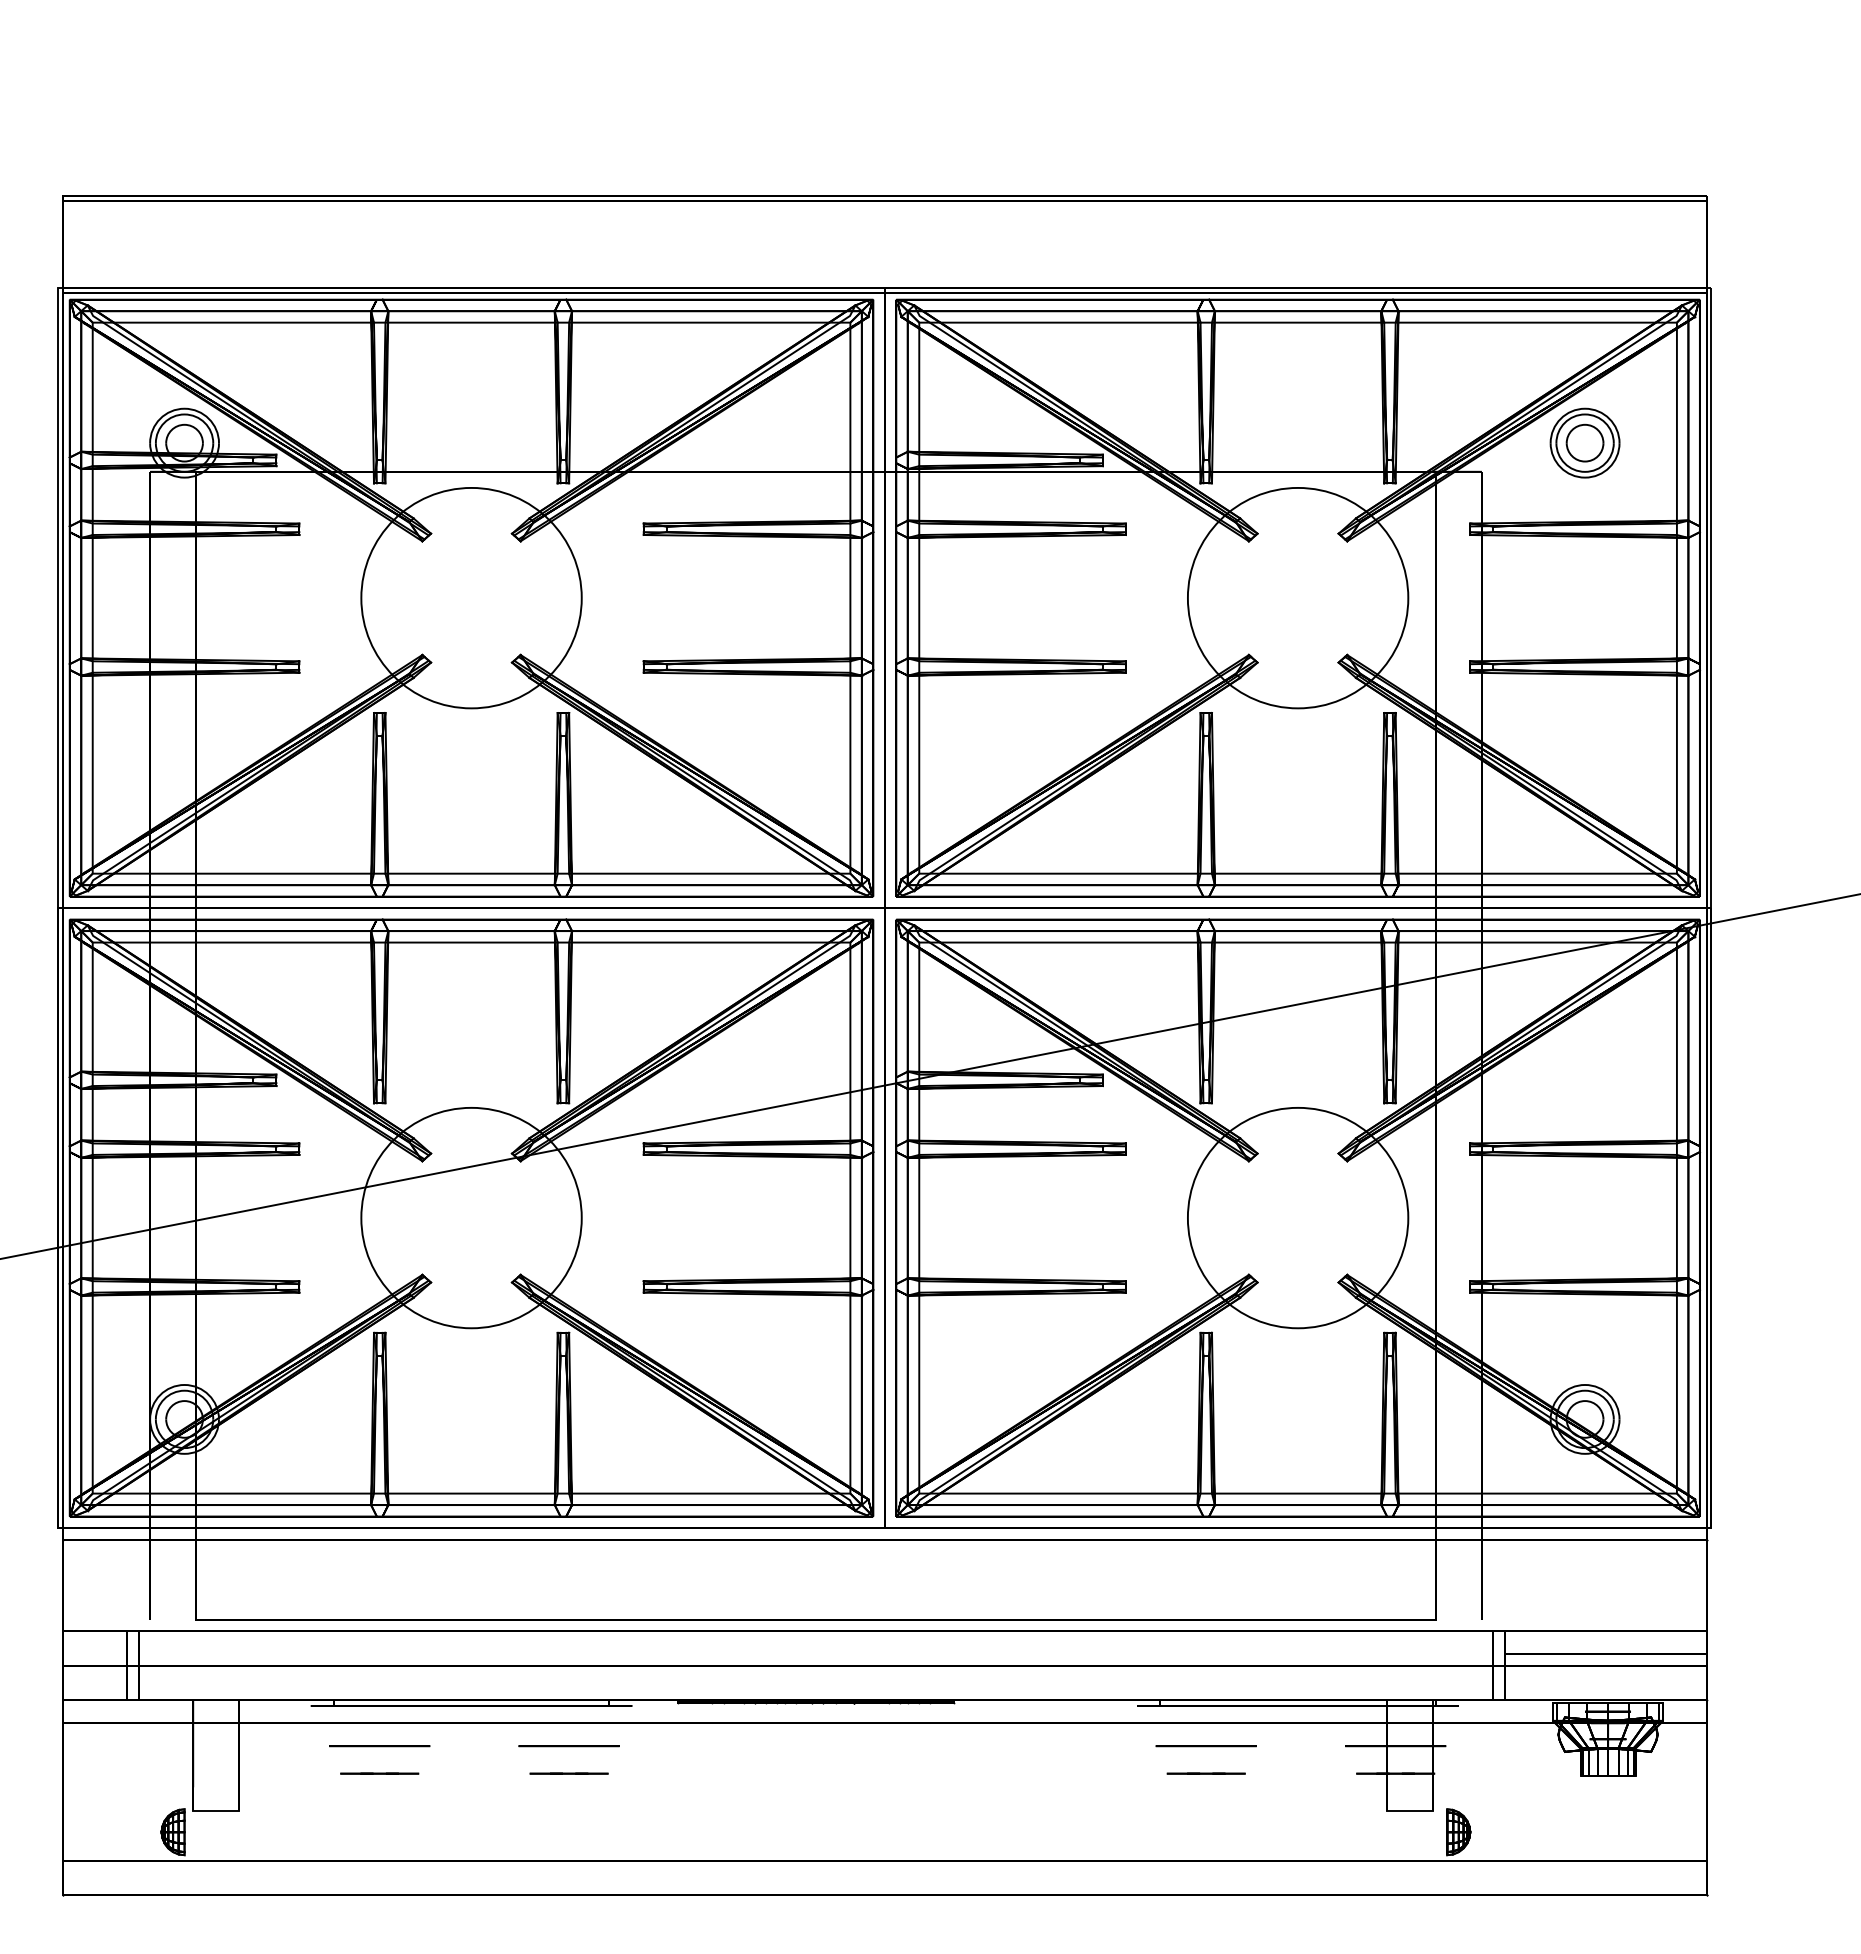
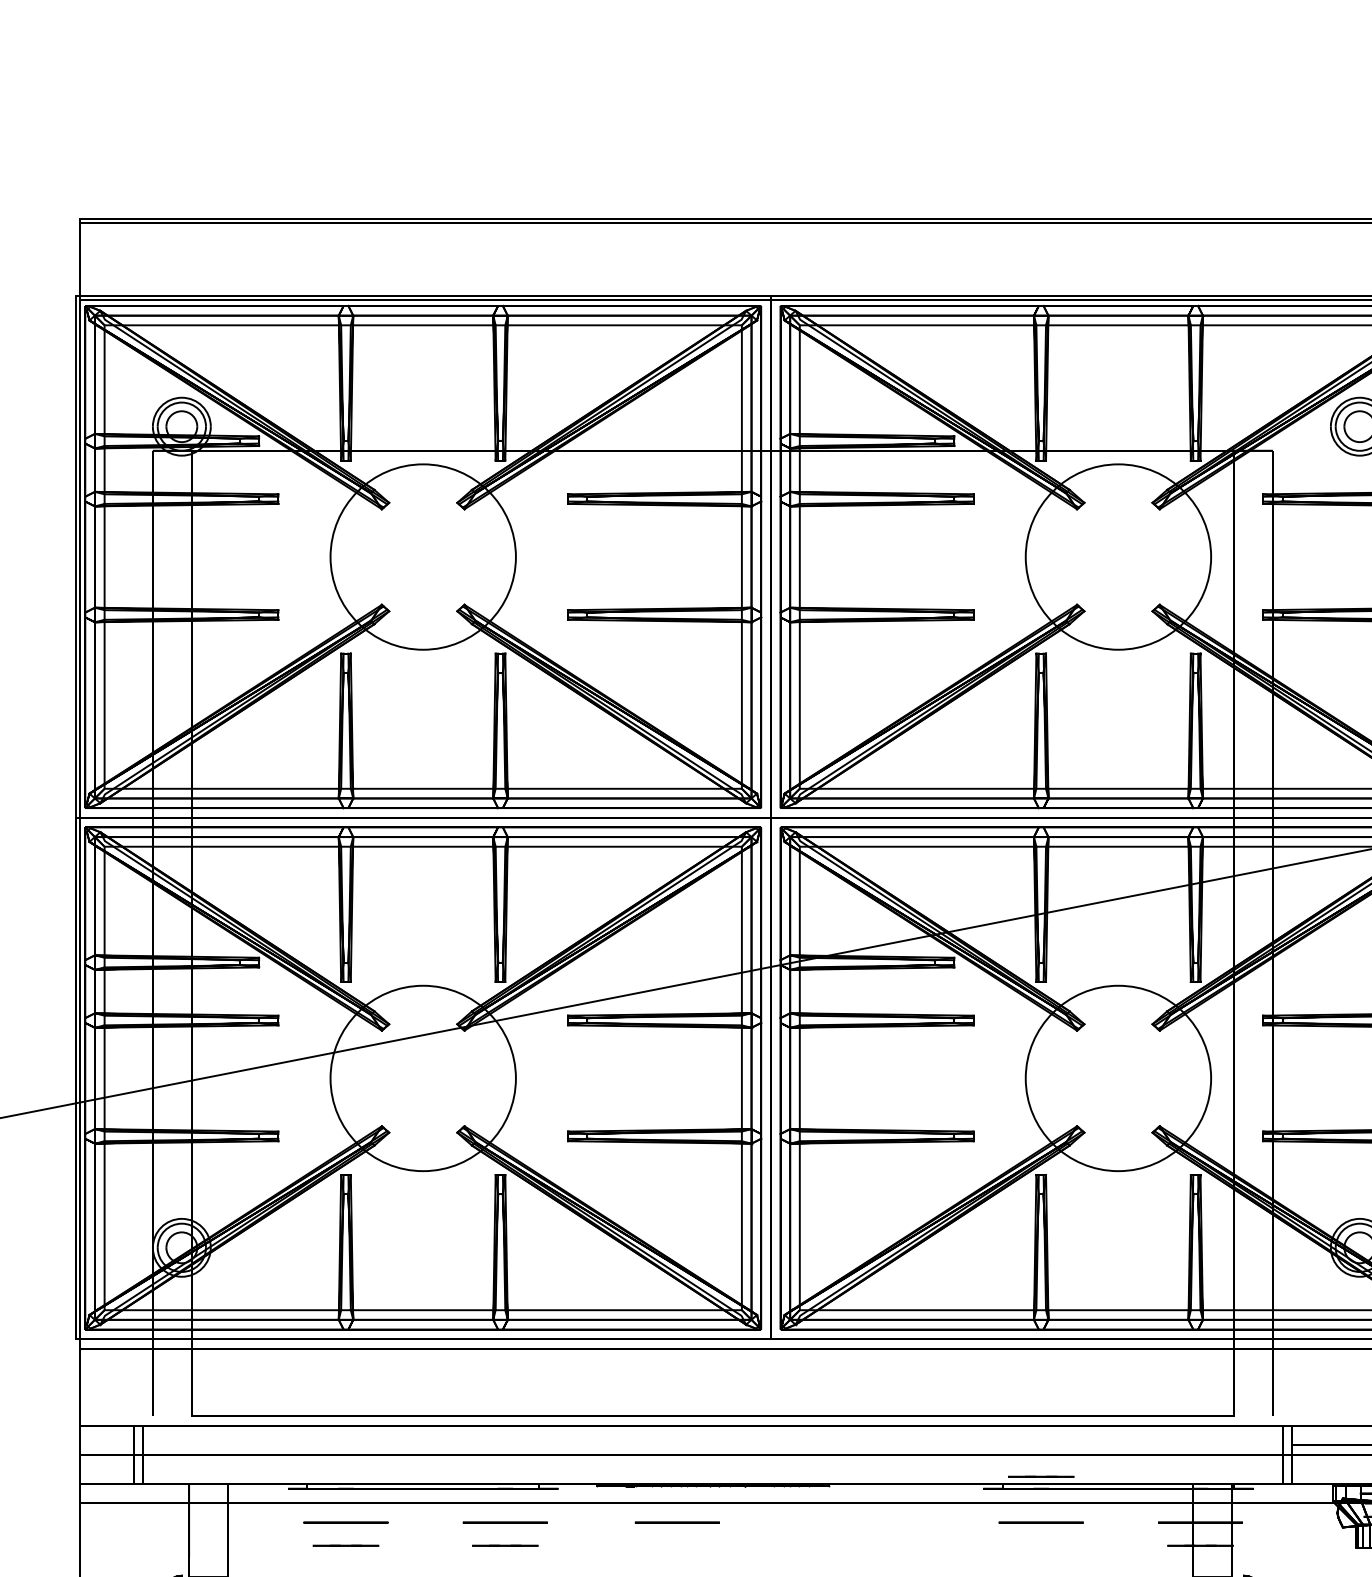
circle: (773, 1746) -> (677, 1522), added
line: (1205, 1773) -> (1040, 1476), moved

